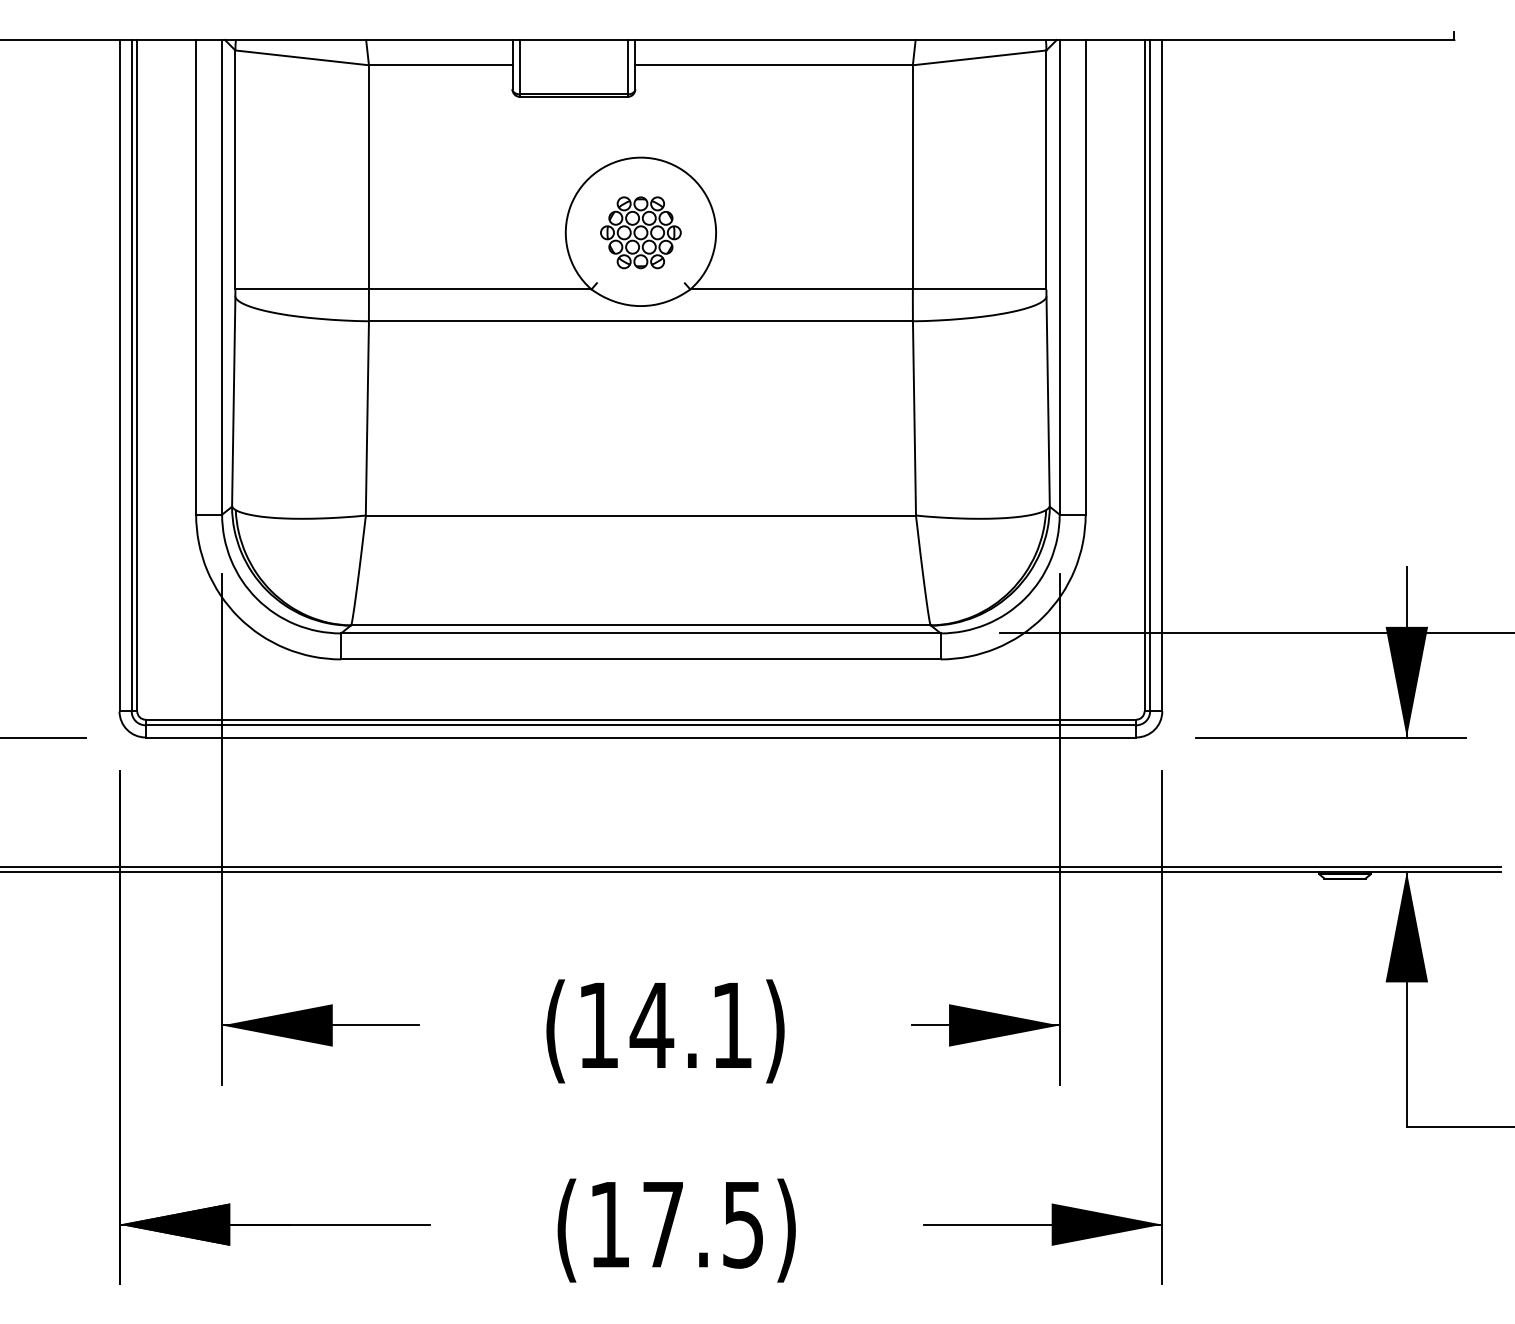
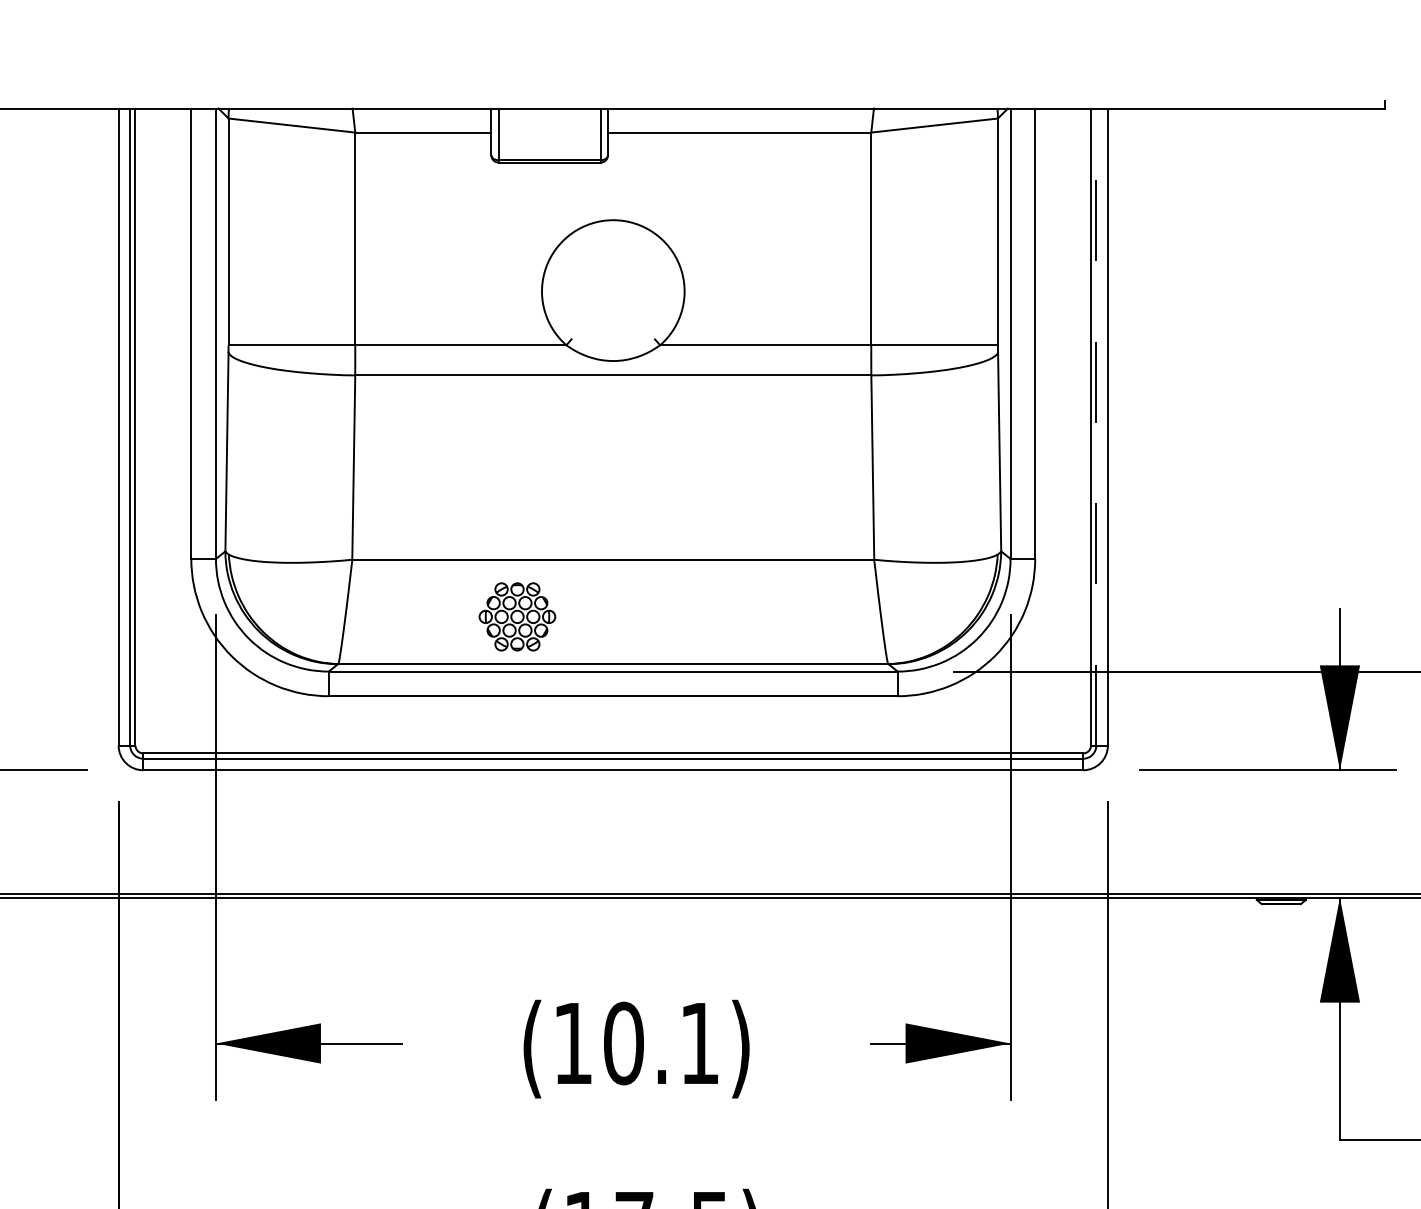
part: (640, 232) -> (517, 616), moved
line: (1150, 375) -> (1096, 426), solid -> dashed
text: (651, 1025) -> (623, 1043), (14.1) -> (10.1)

